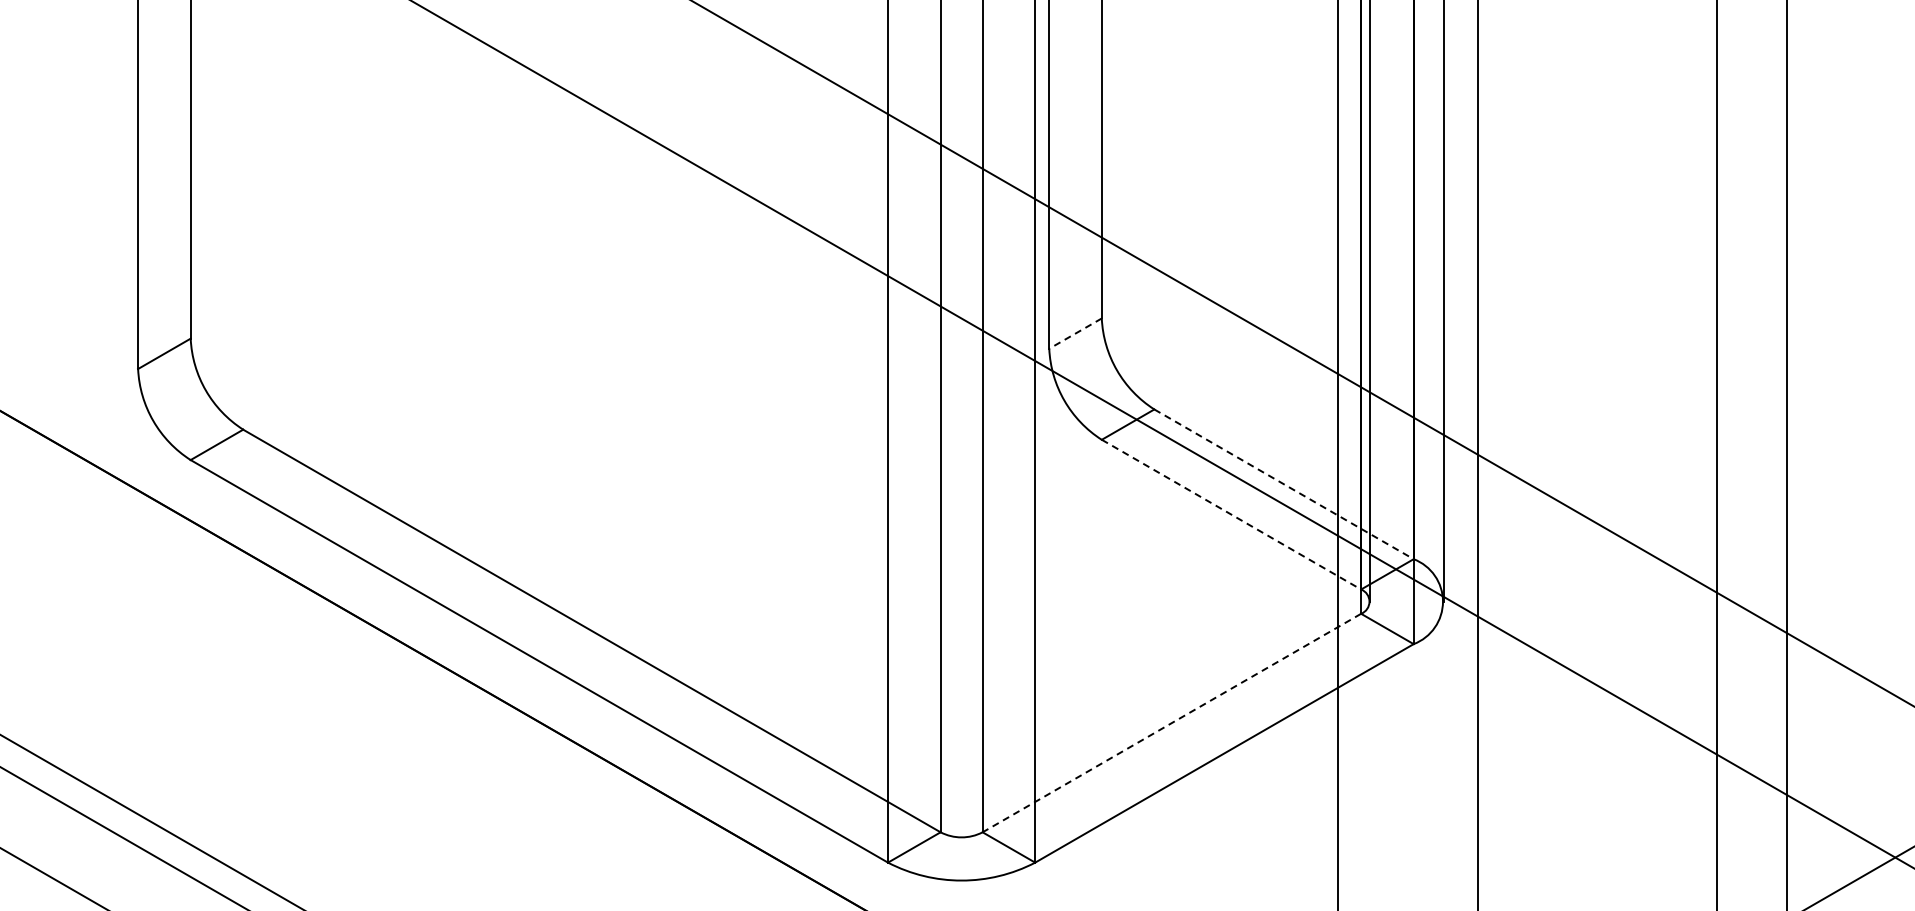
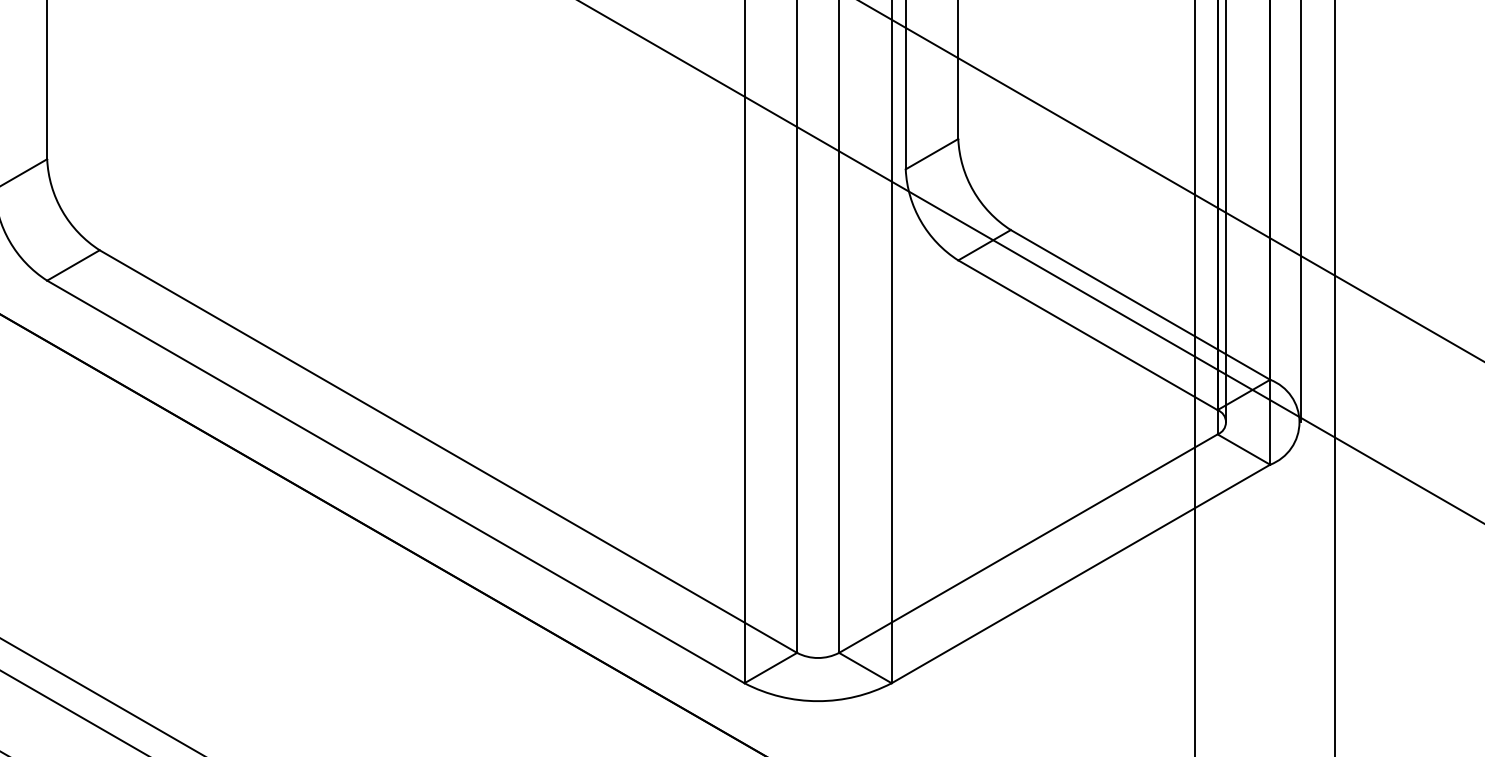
line: (1075, 333) -> (931, 154), dashed -> solid
line: (1284, 484) -> (1140, 305), dashed -> solid
line: (1231, 514) -> (1087, 335), dashed -> solid
line: (1171, 723) -> (1027, 544), dashed -> solid

